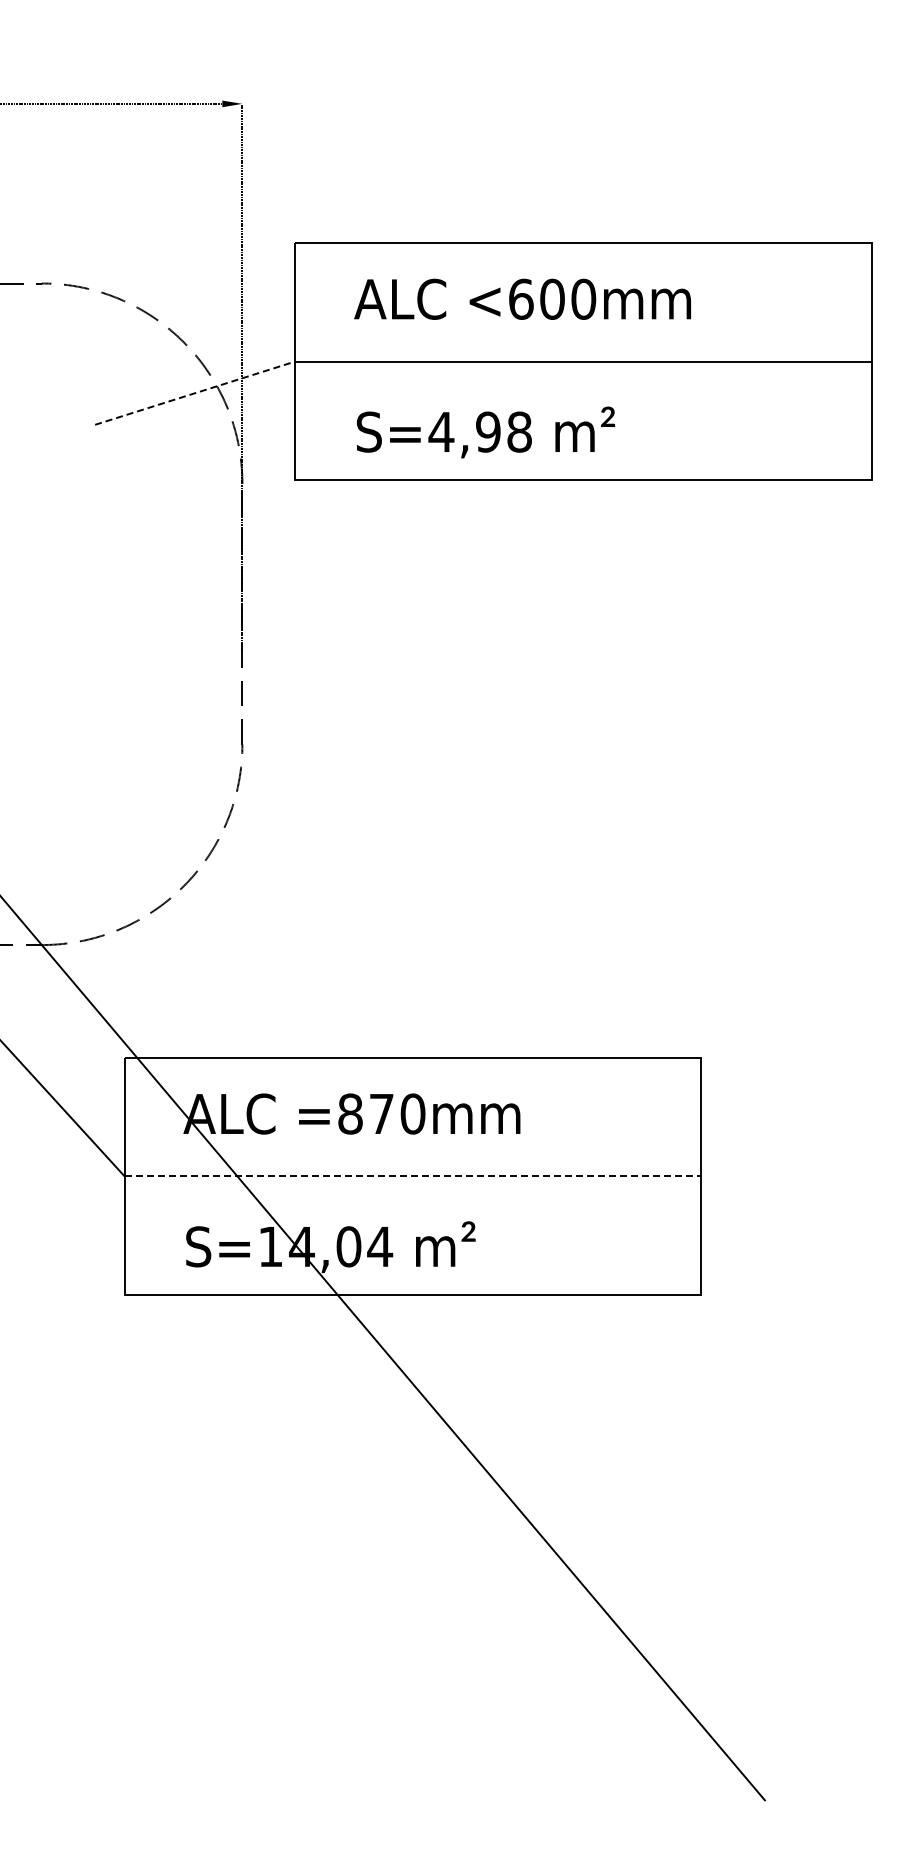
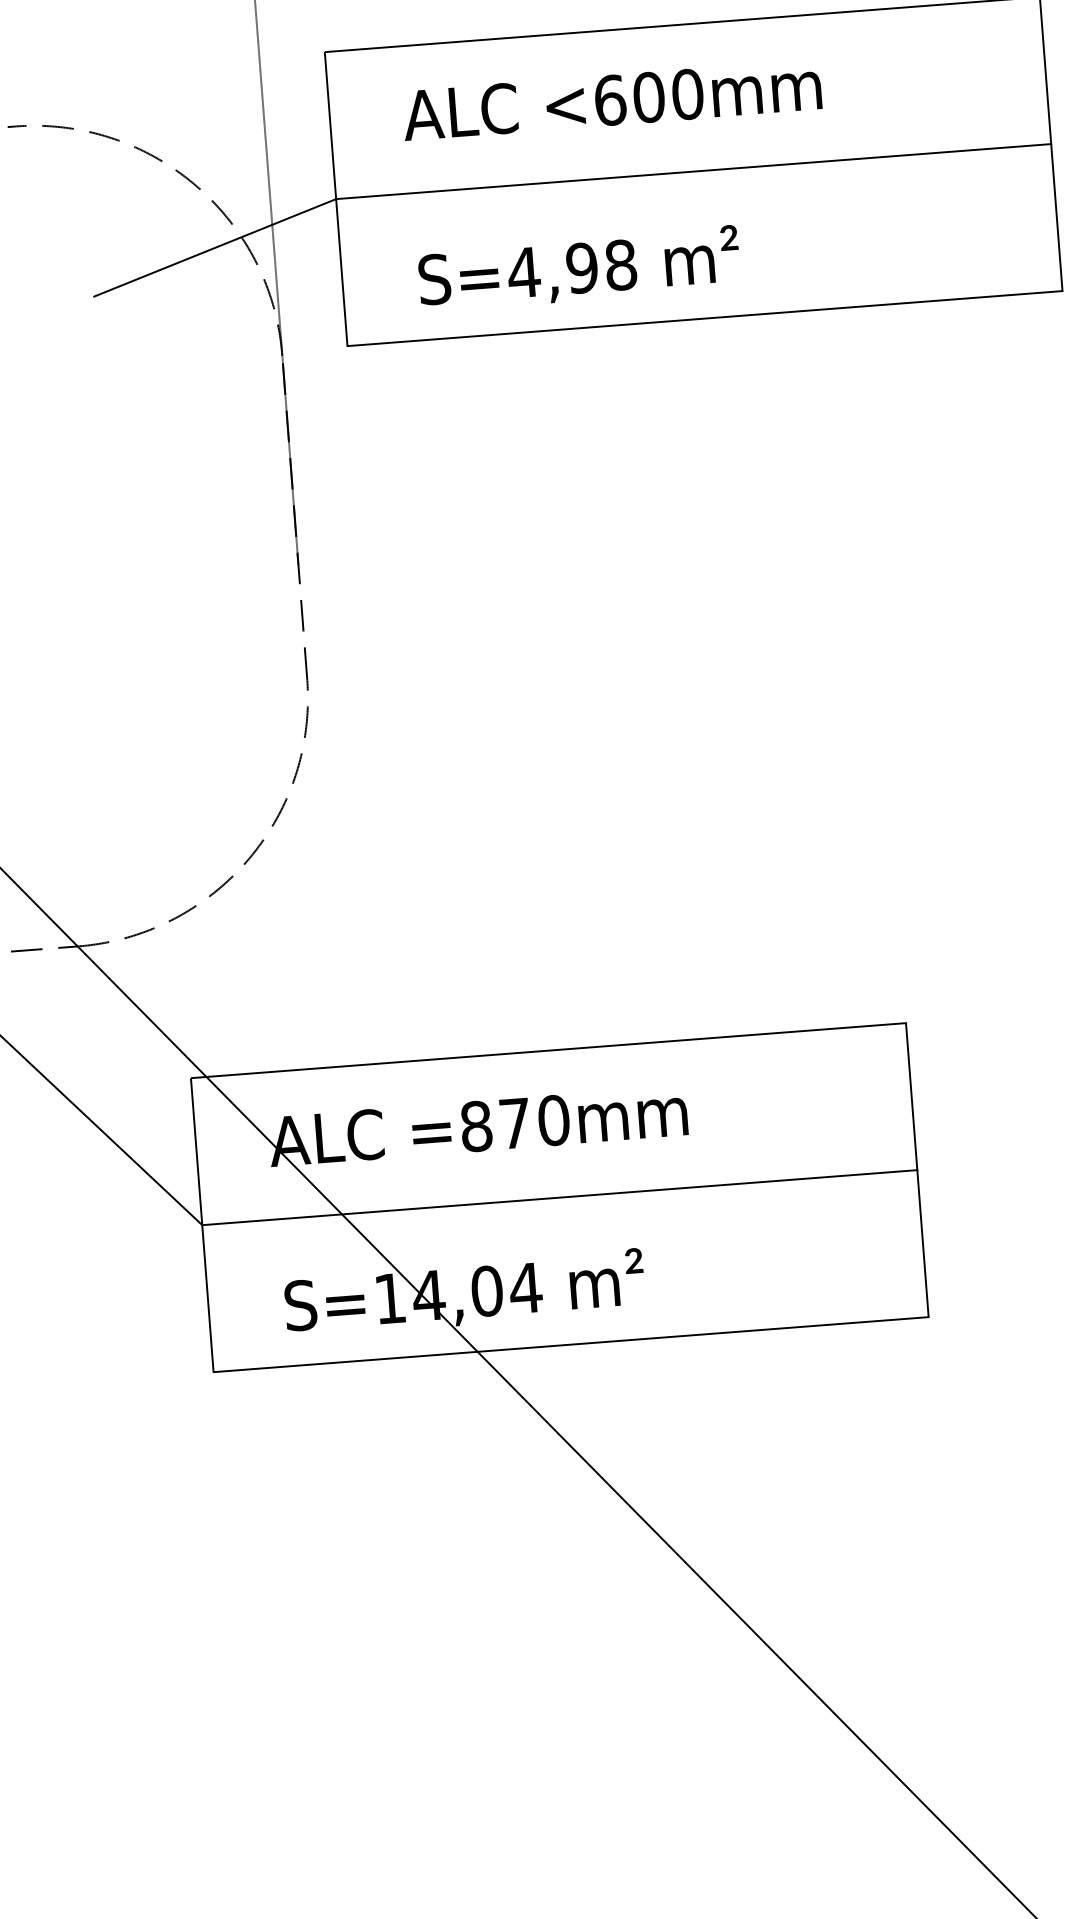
line: (195, 393) -> (215, 248), dashed -> solid
line: (413, 1176) -> (560, 1197), dashed -> solid

